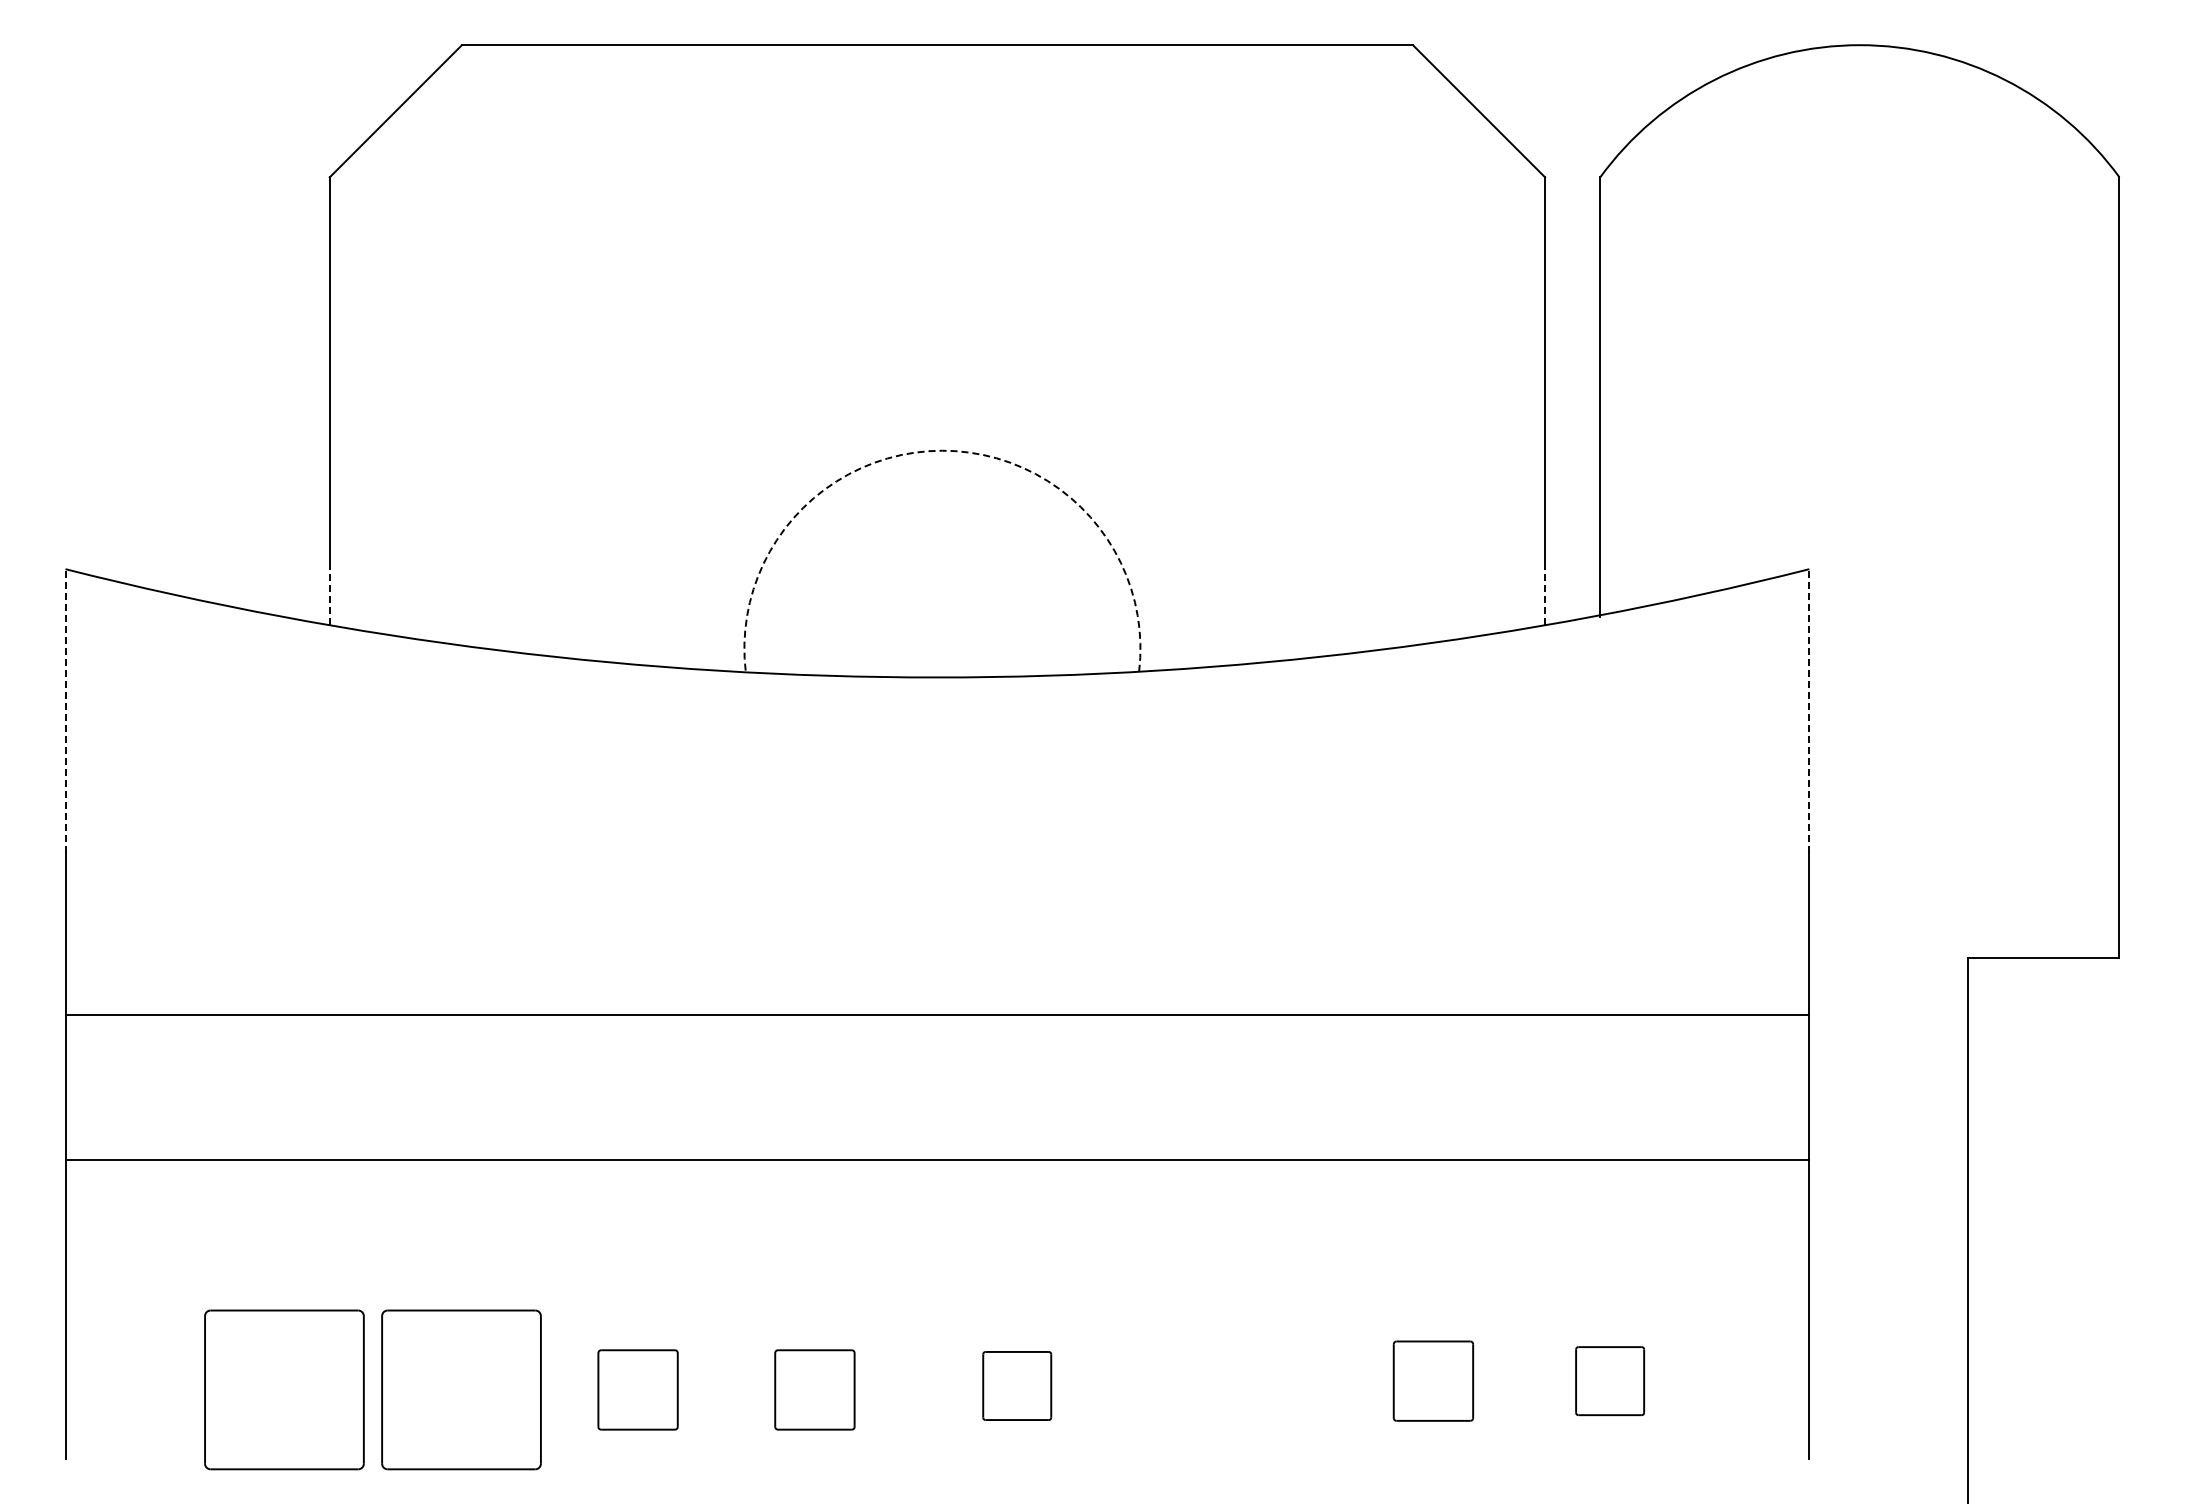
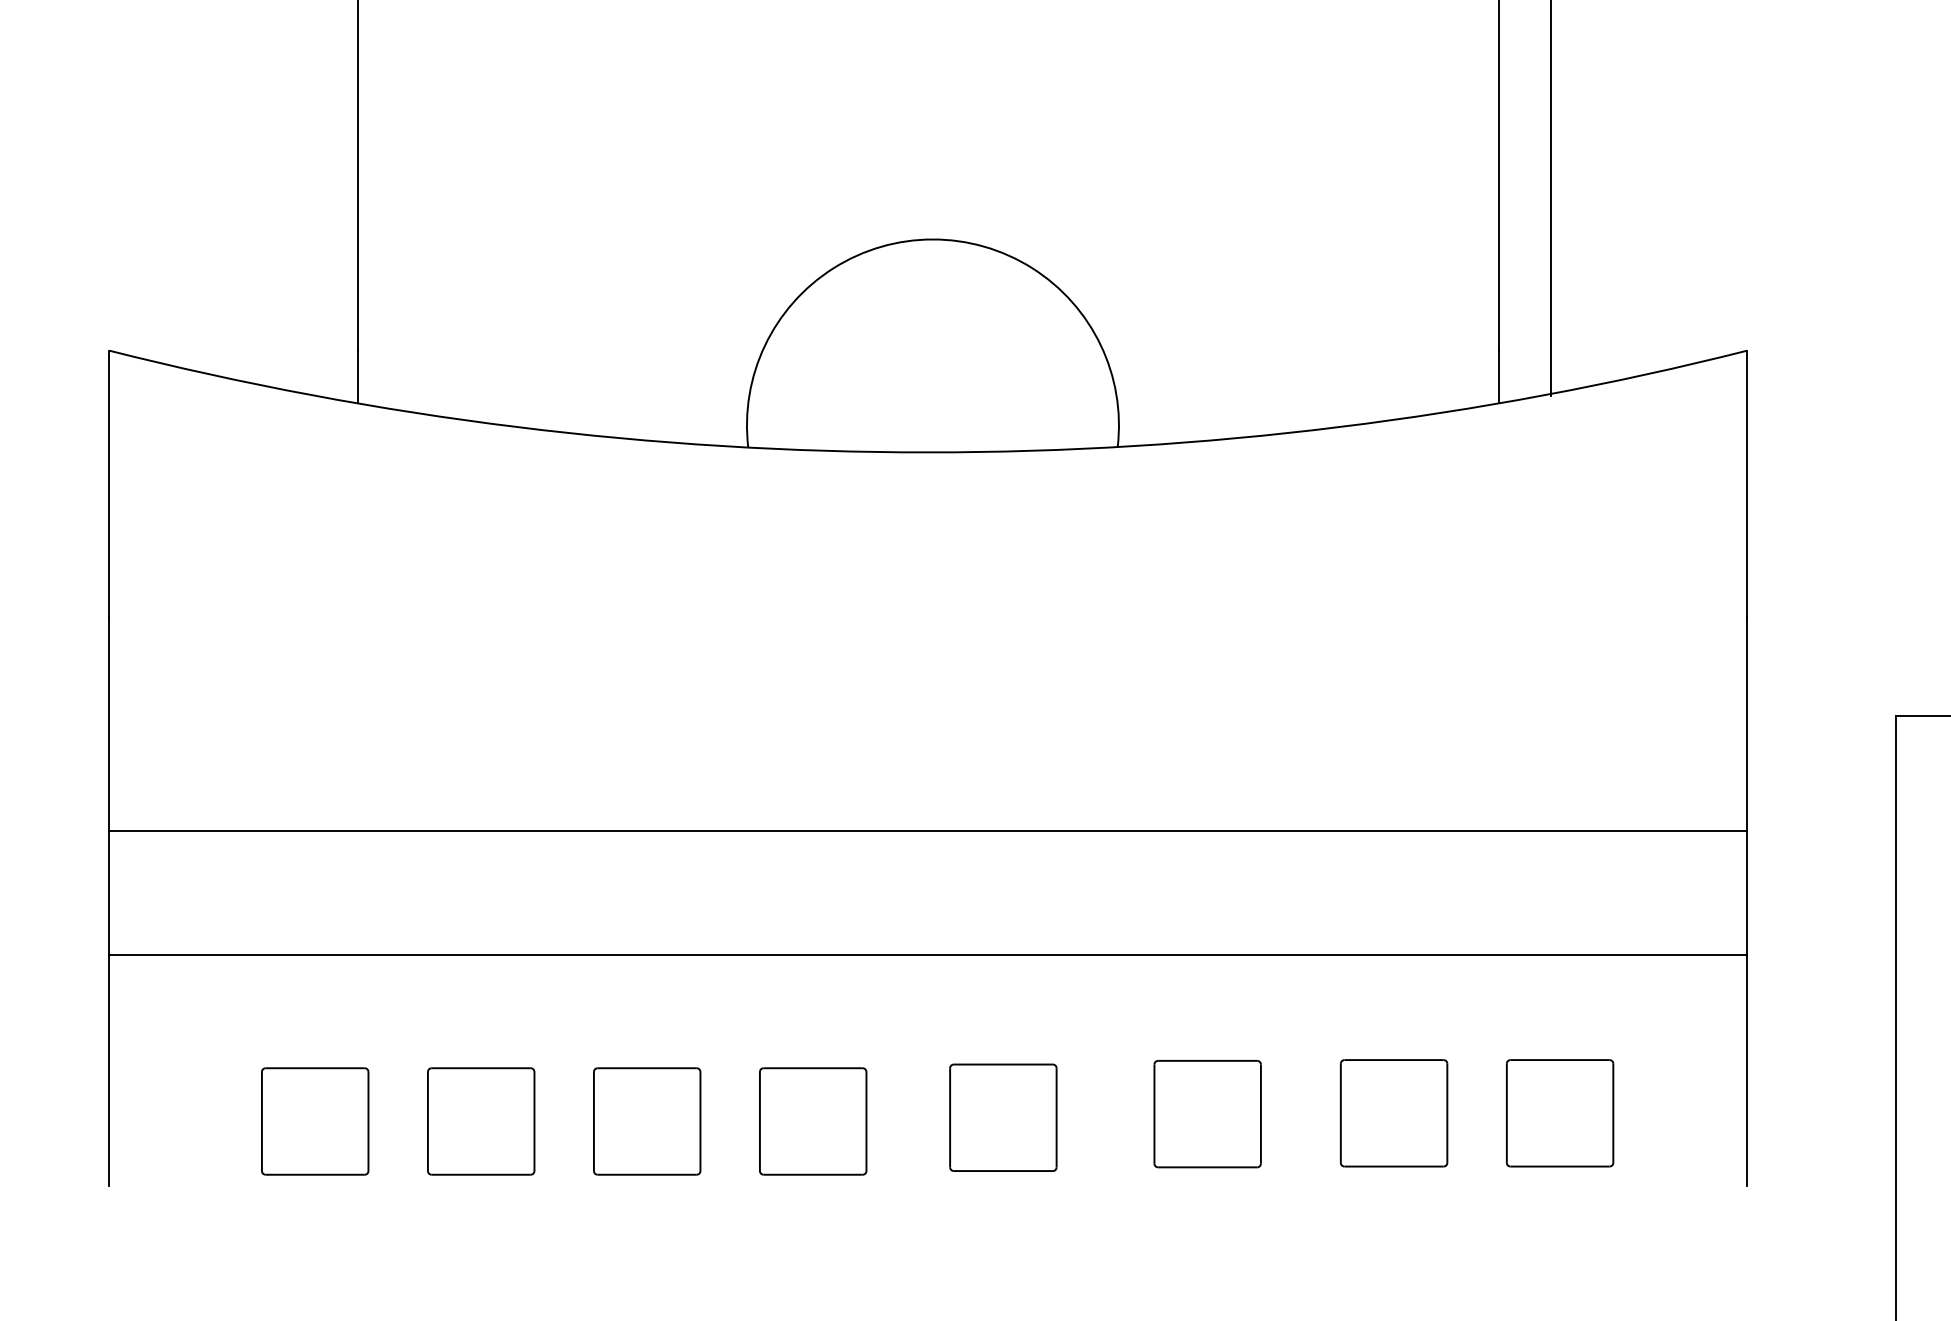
arc: (942, 450) -> (933, 239), dashed -> solid
line: (329, 596) -> (357, 376), dashed -> solid
line: (1545, 596) -> (1499, 376), dashed -> solid
line: (65, 711) -> (109, 484), dashed -> solid
line: (1809, 711) -> (1747, 484), dashed -> solid
line: (937, 1014) -> (928, 830), moved
line: (937, 1159) -> (928, 954), moved
part: (1433, 1380) -> (1394, 1112), size x1.43
part: (1609, 1380) -> (1559, 1112), size x1.67
part: (1234, 1381) -> (1207, 1113), added
part: (1016, 1385) -> (1002, 1117), size x1.67
part: (284, 1389) -> (315, 1121), size x0.71
part: (460, 1389) -> (480, 1121), size x0.71
part: (637, 1389) -> (646, 1121), size x1.43
part: (814, 1389) -> (812, 1121), size x1.43

